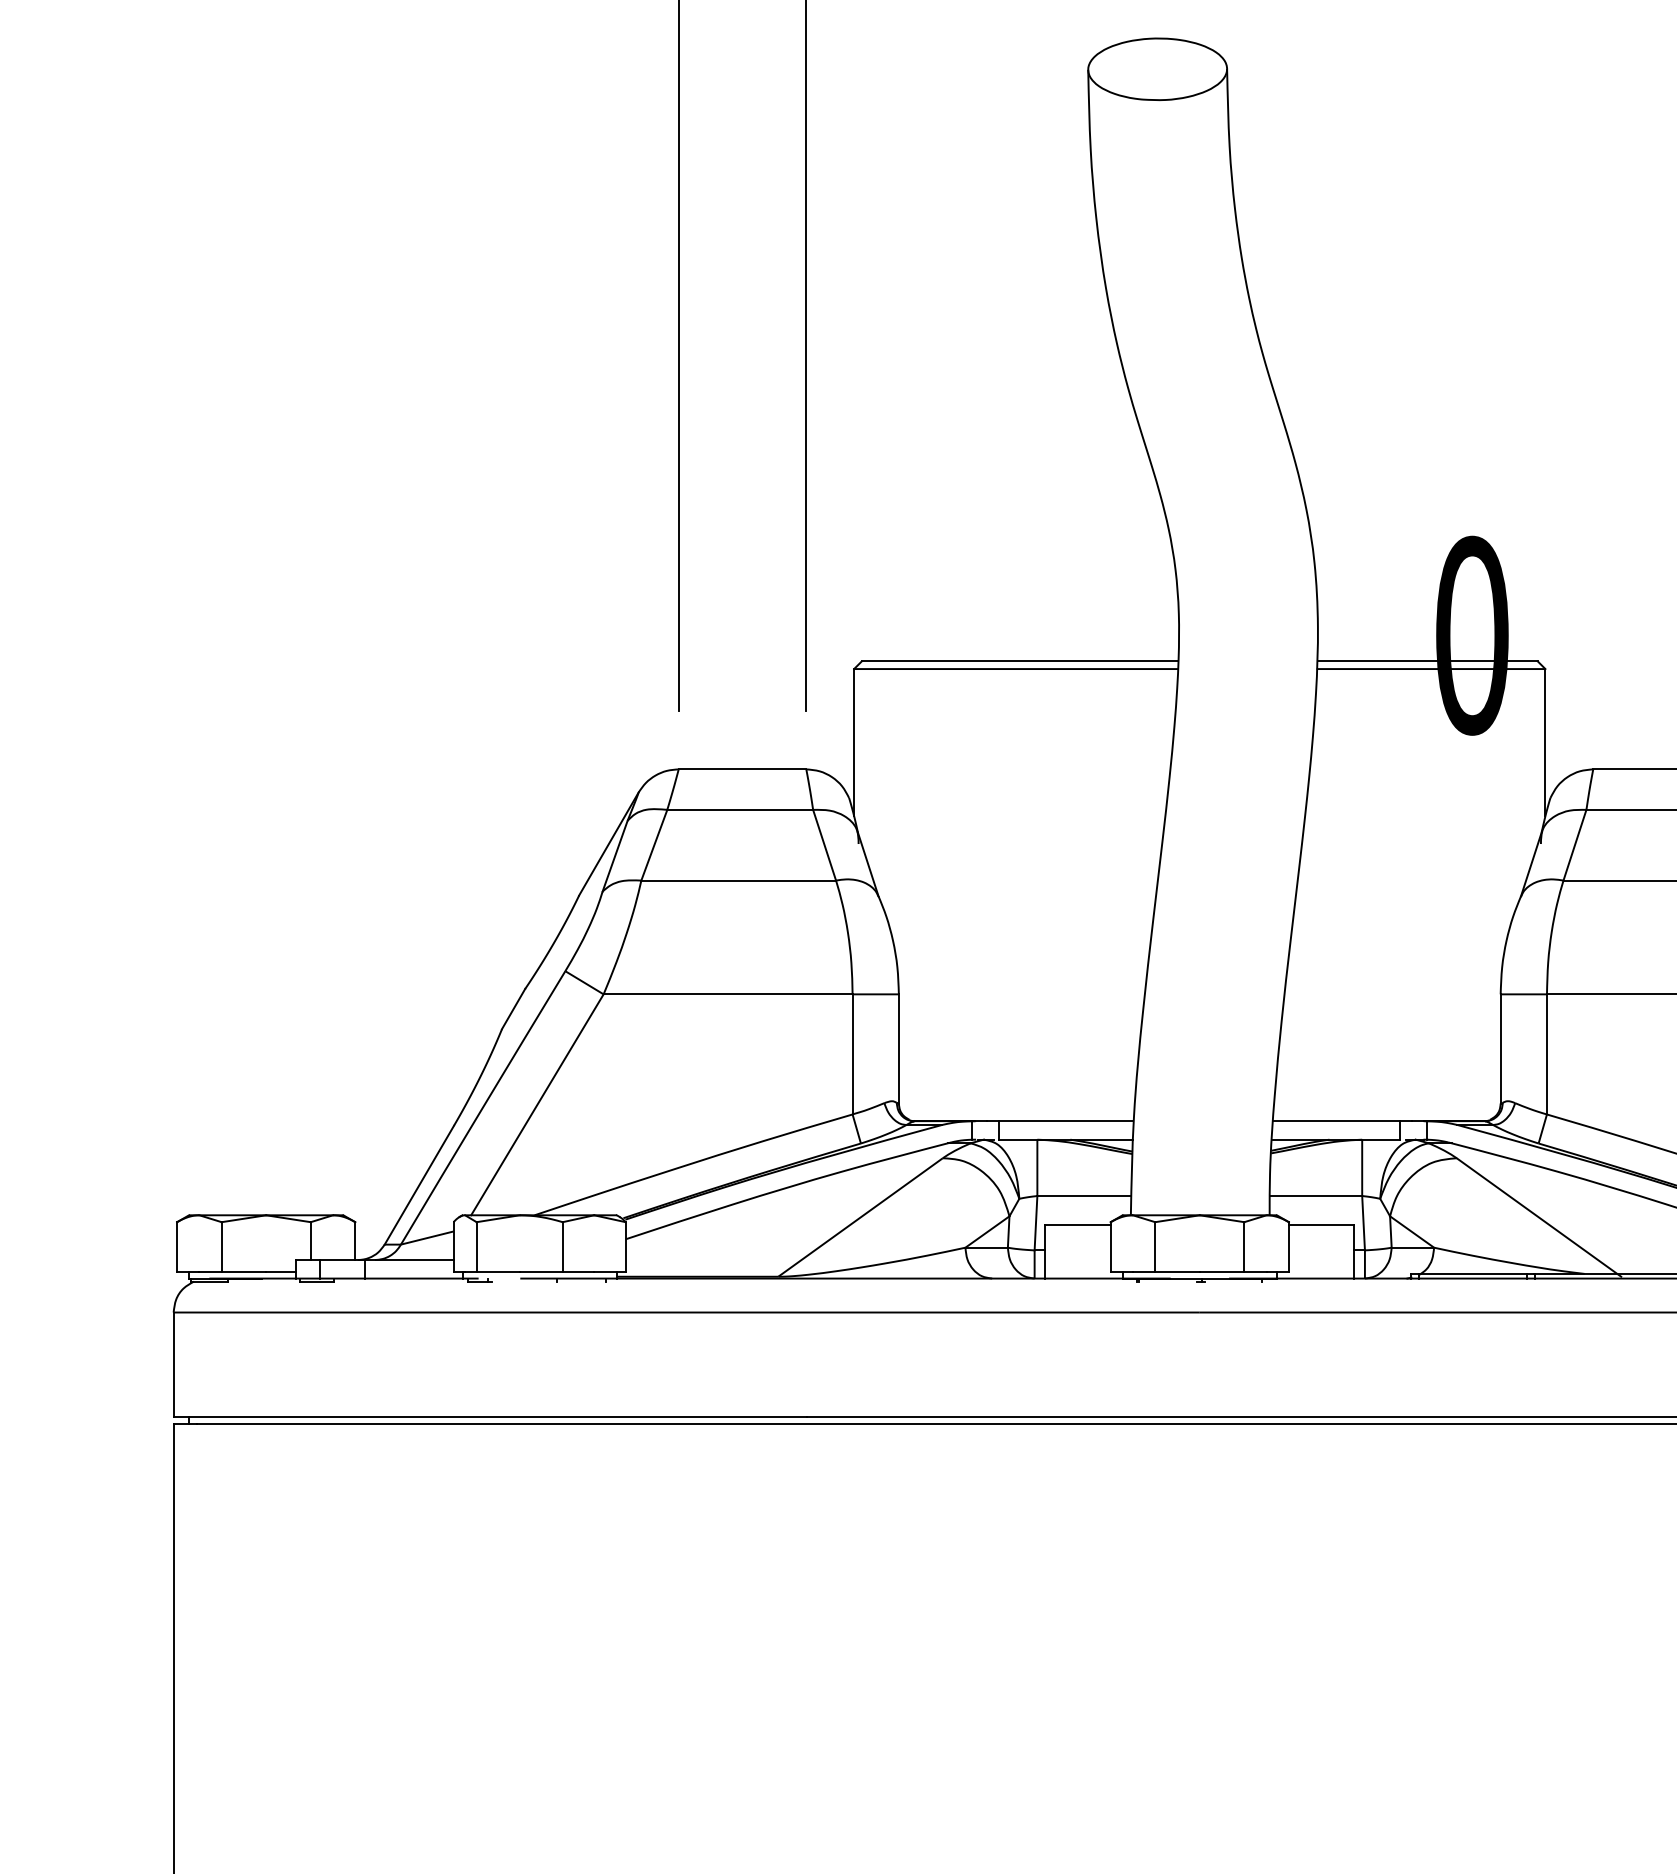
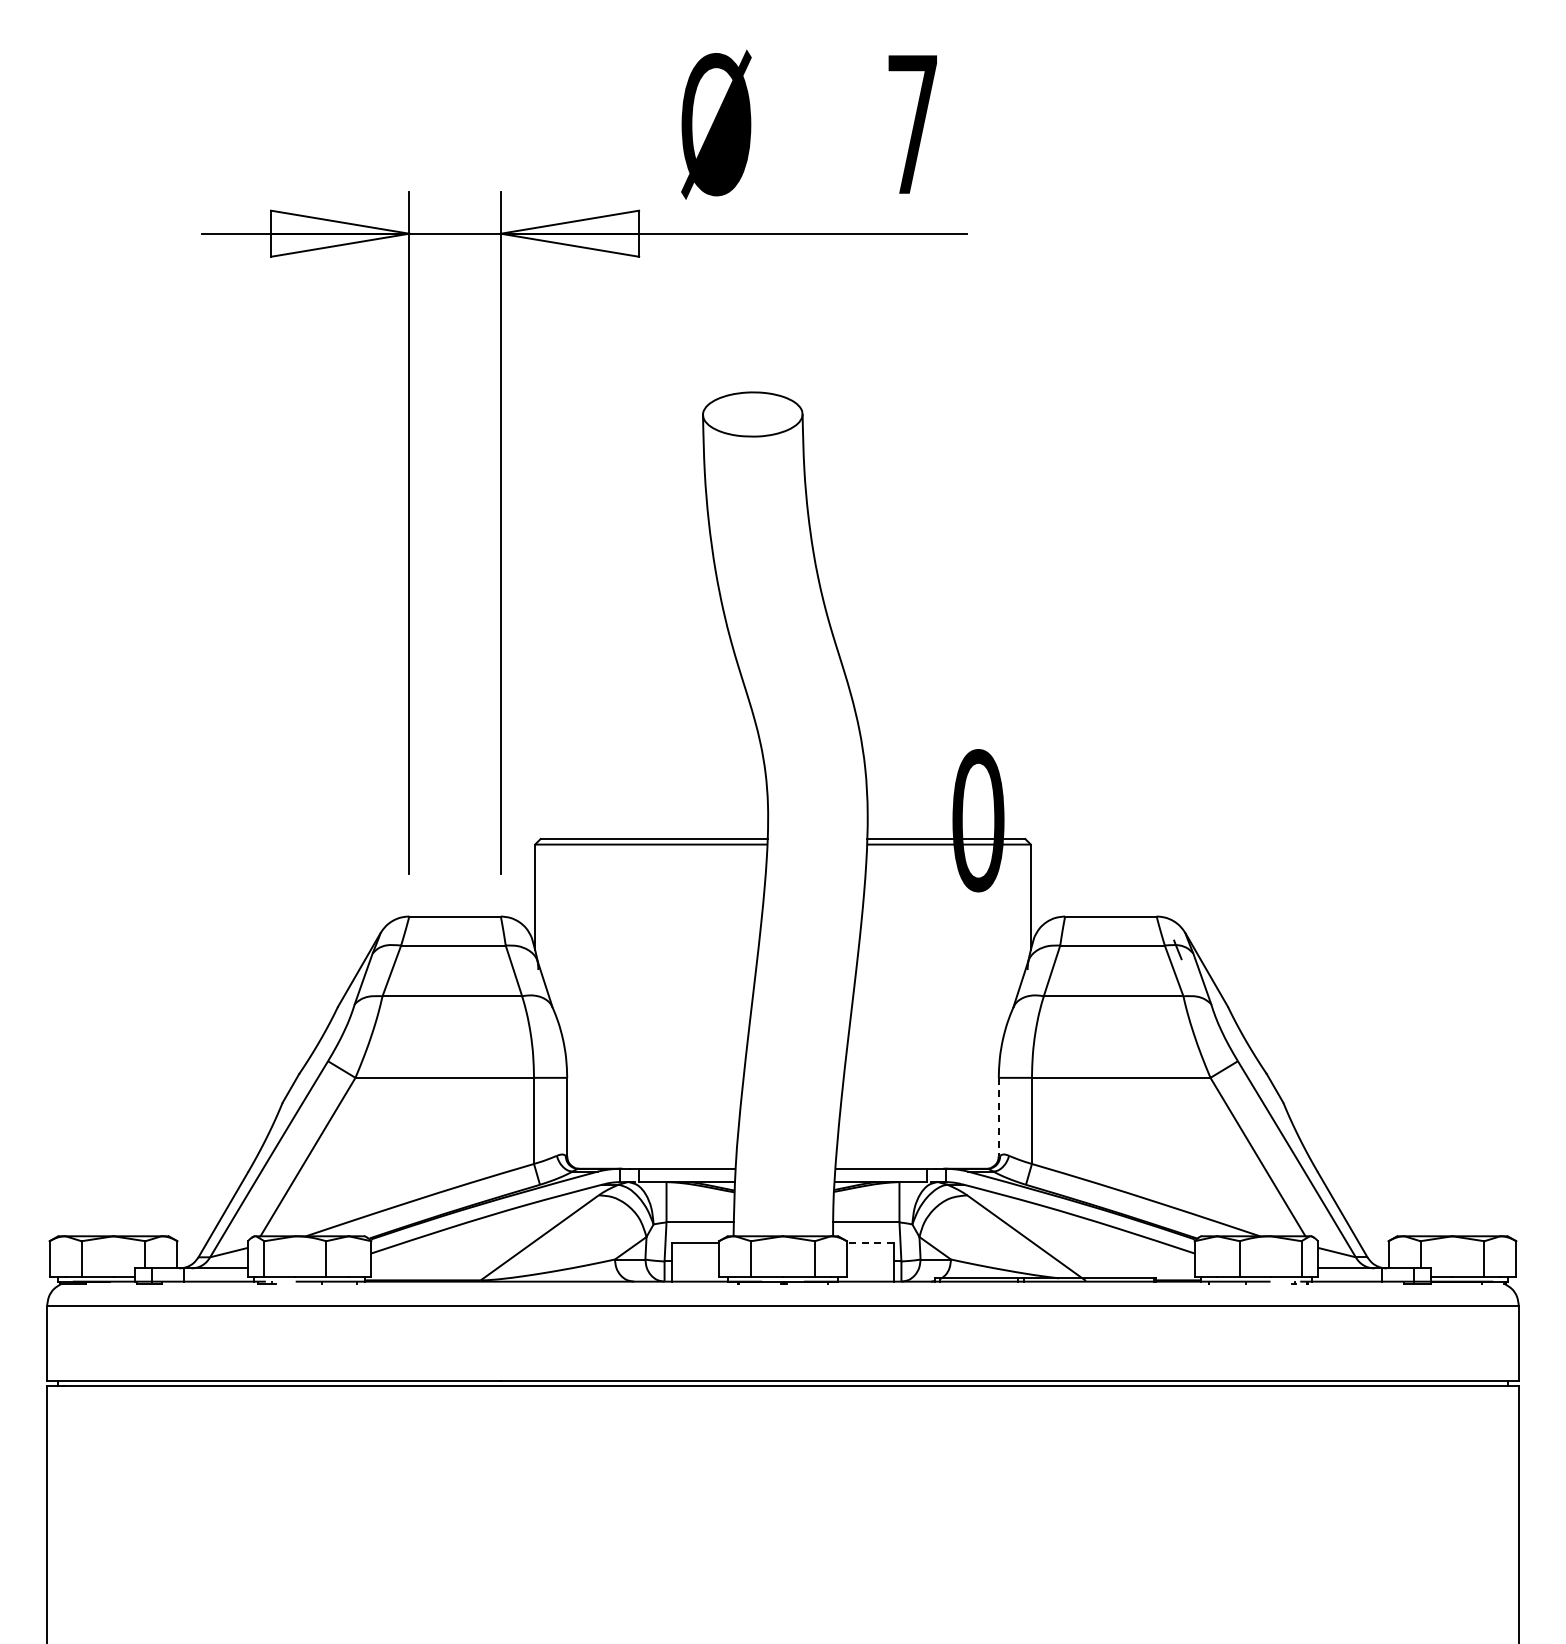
line: (1500, 1049) -> (998, 1117), solid -> dashed
line: (1320, 1223) -> (869, 1242), solid -> dashed

